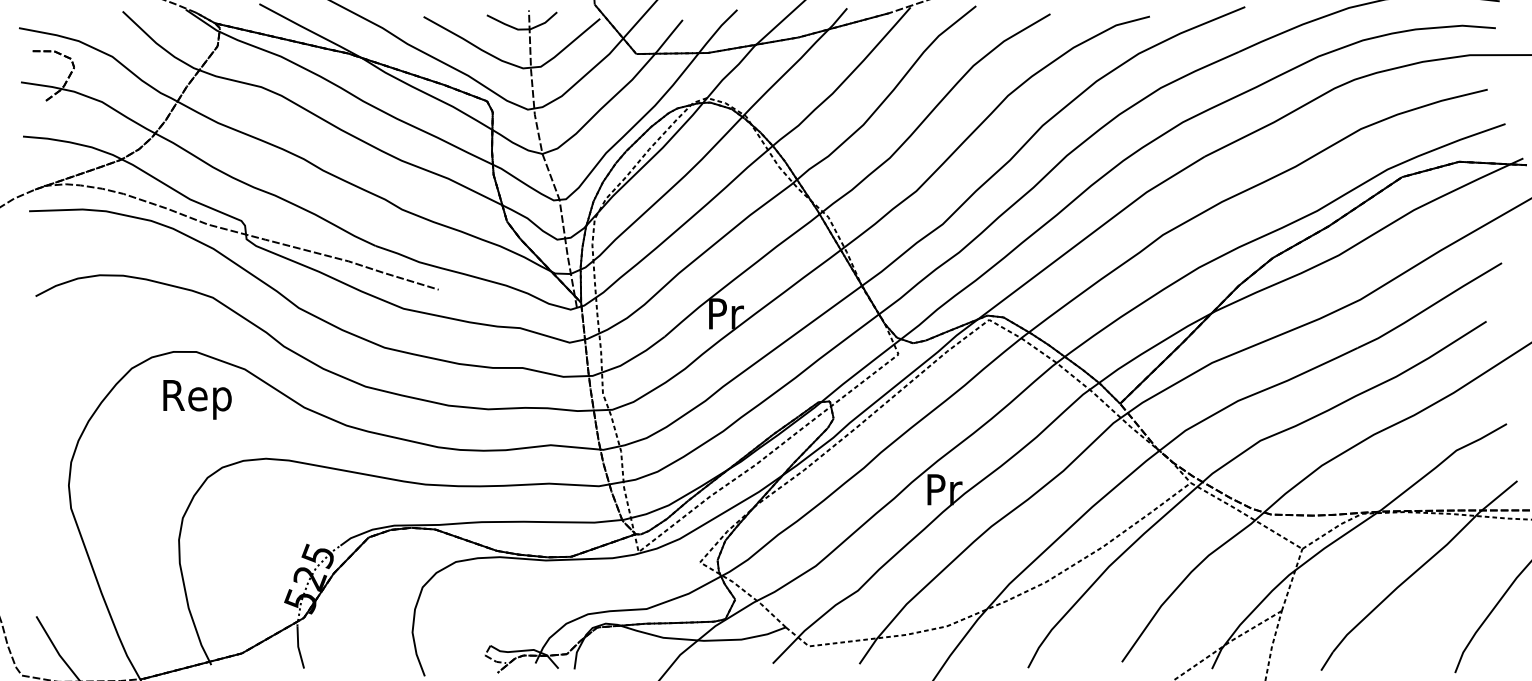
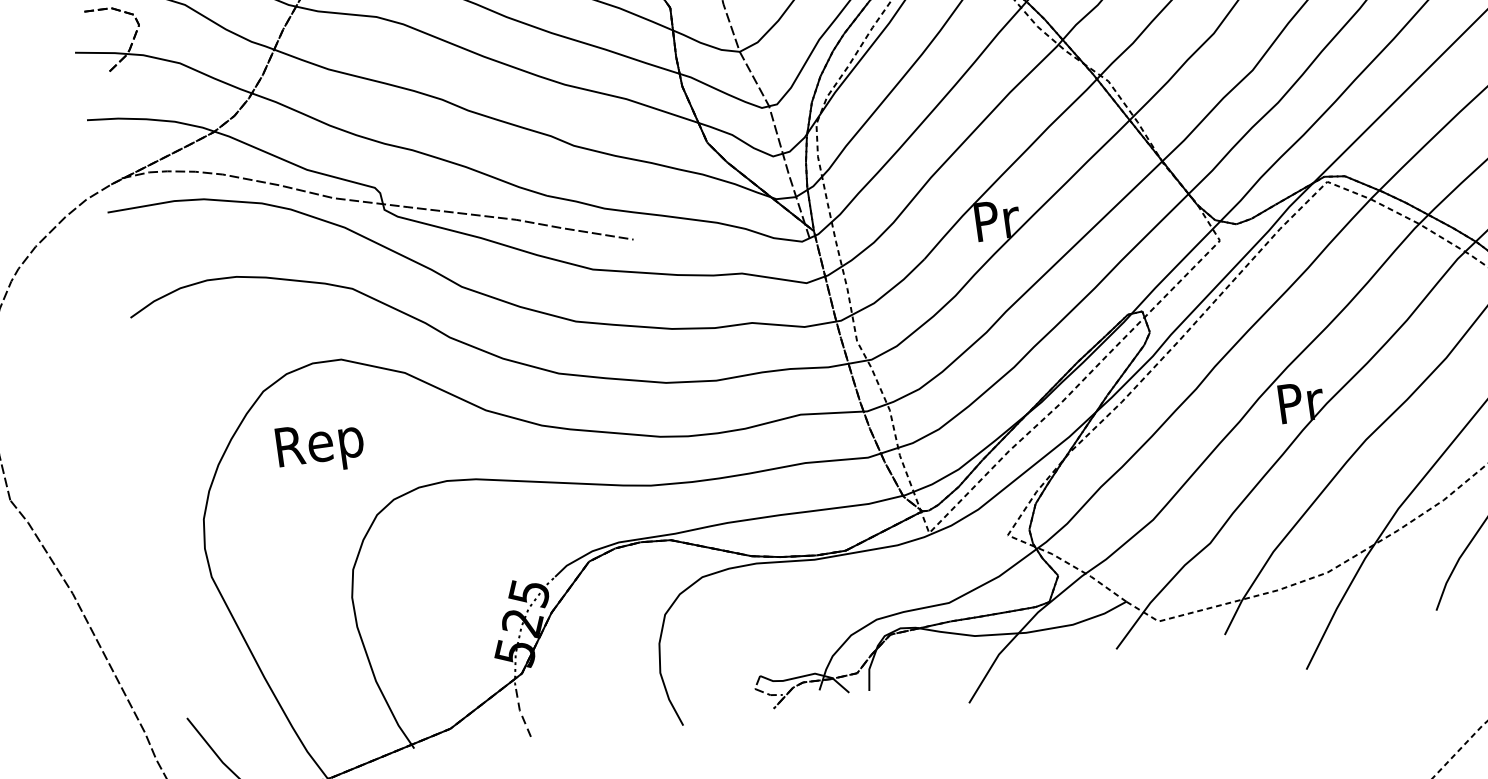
text: (197, 399) -> (320, 447), moved
line: (298, 646) -> (520, 710), solid -> dashed

